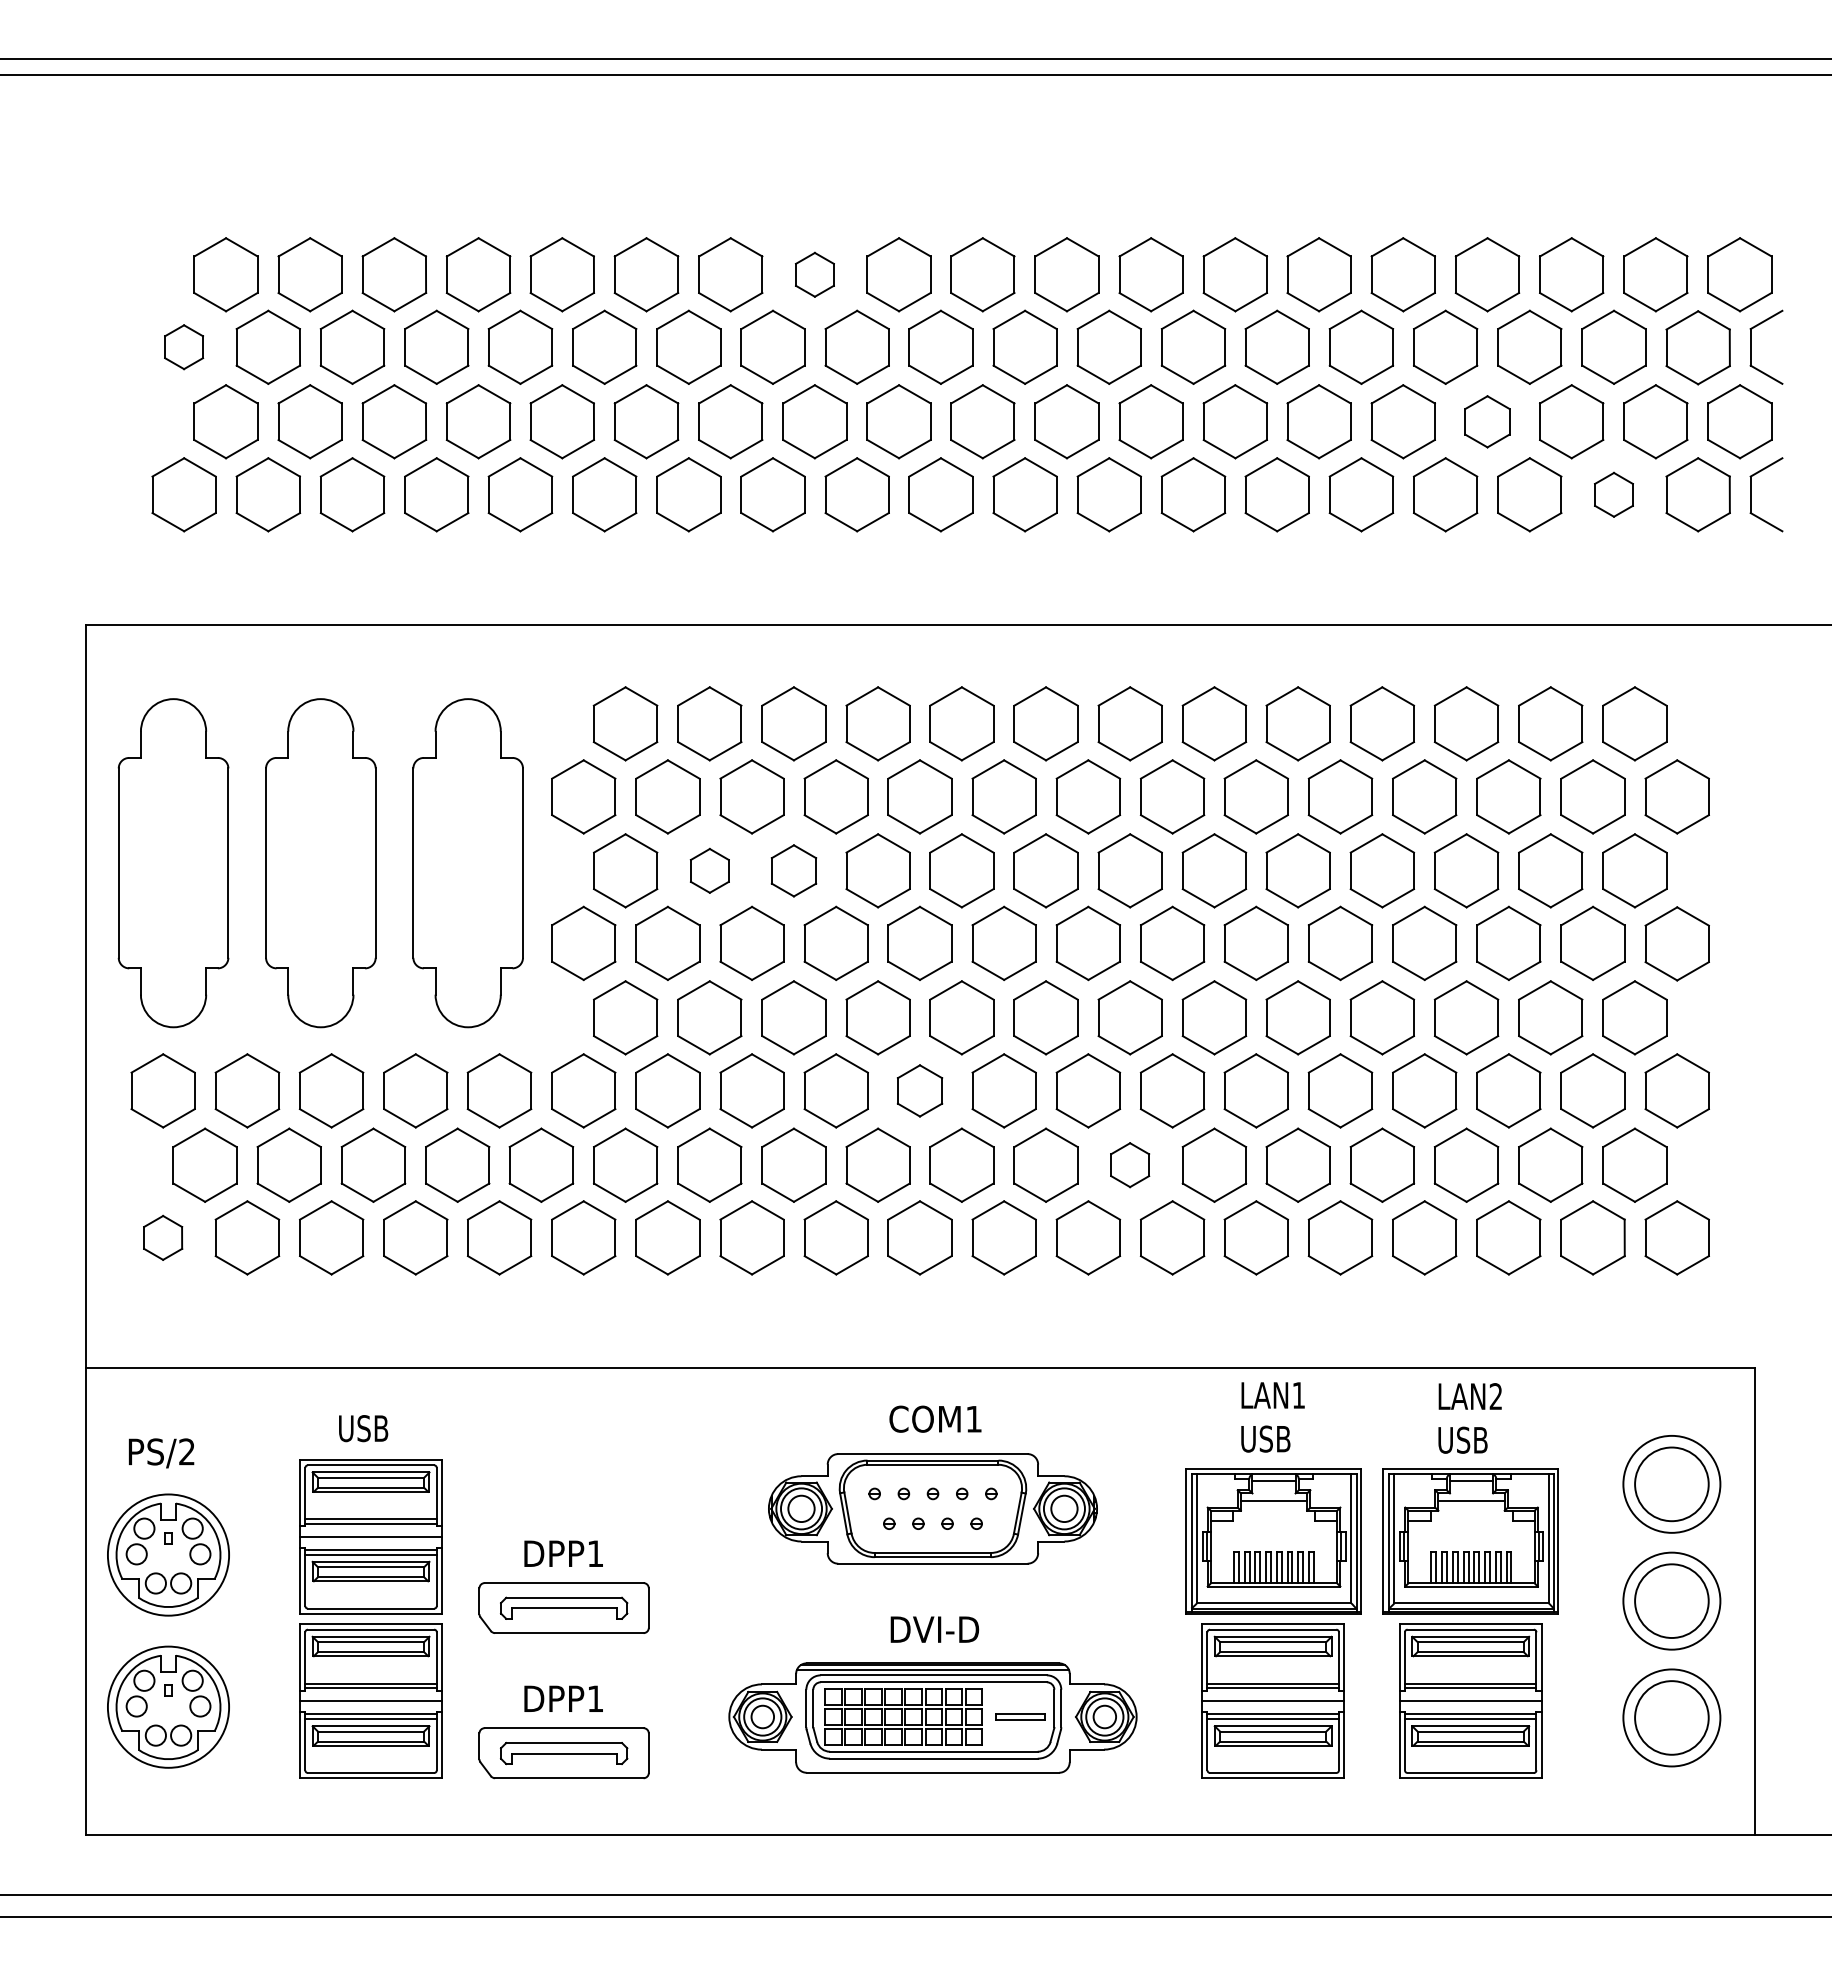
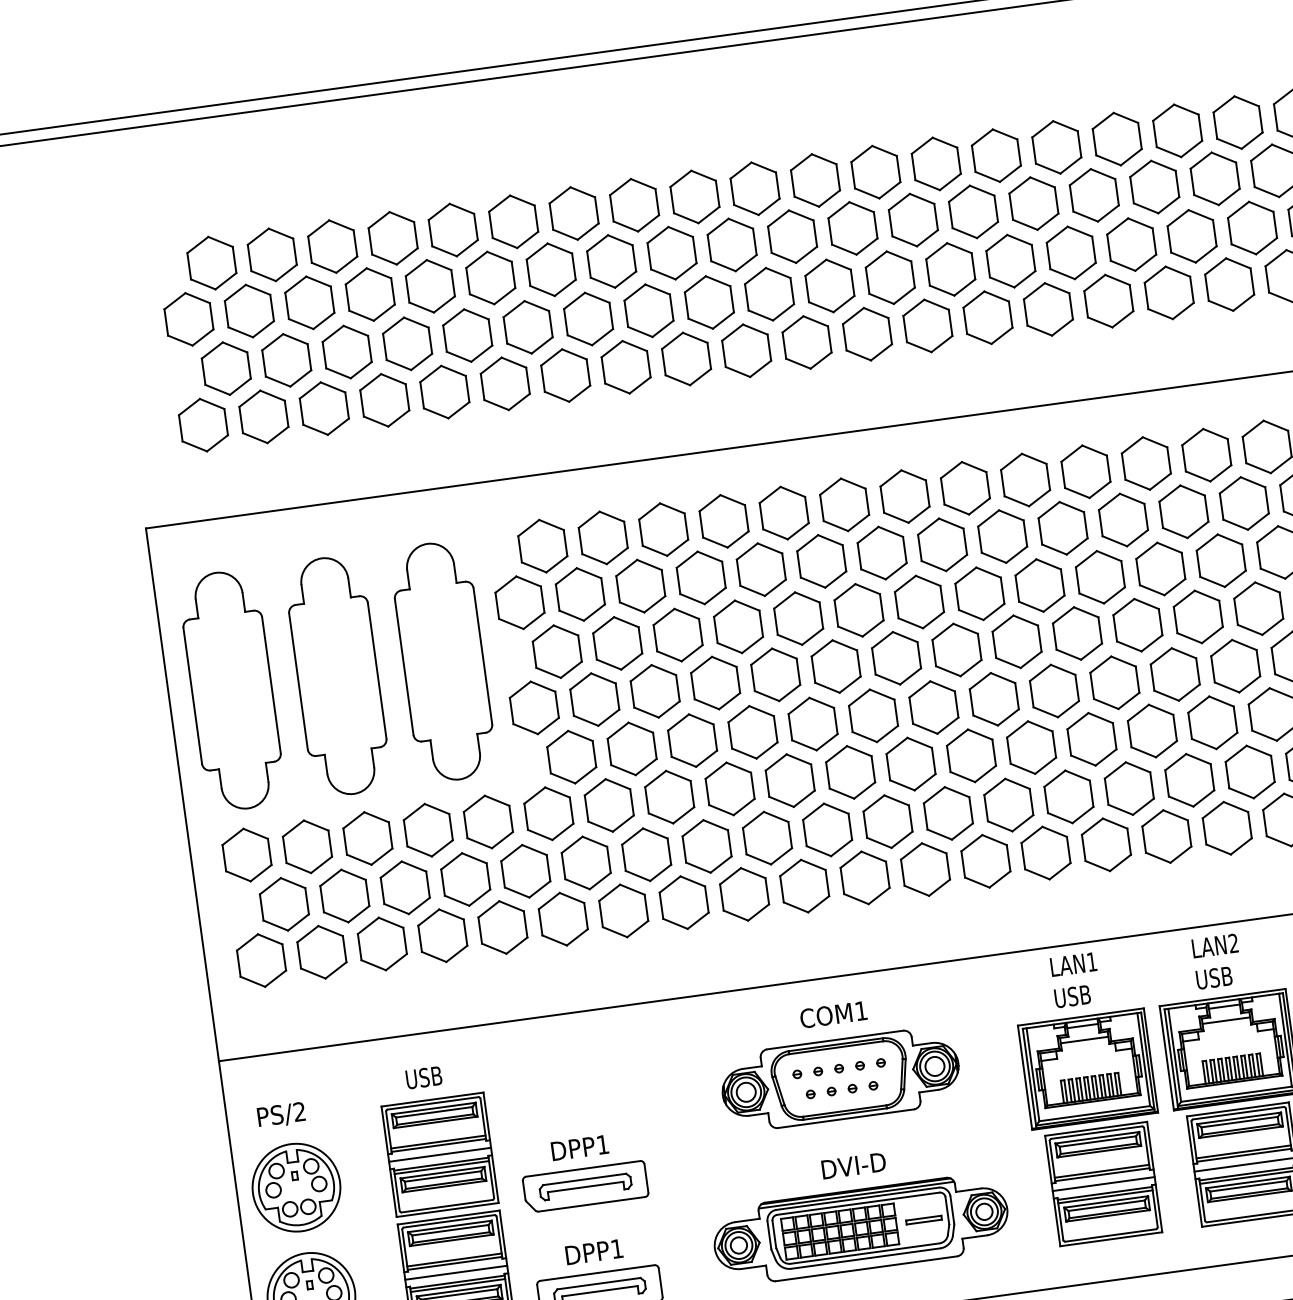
part: (814, 274) -> (634, 205), size x1.67
part: (183, 346) -> (188, 318), size x1.67
part: (1487, 421) -> (1131, 244), size x1.43
part: (1613, 494) -> (1229, 284), size x1.67
part: (709, 870) -> (617, 643), size x1.67
part: (793, 870) -> (677, 634), size x1.43
part: (919, 1090) -> (789, 780), size x1.43
part: (1129, 1164) -> (947, 812), size x1.67
part: (162, 1237) -> (260, 960), size x1.67

